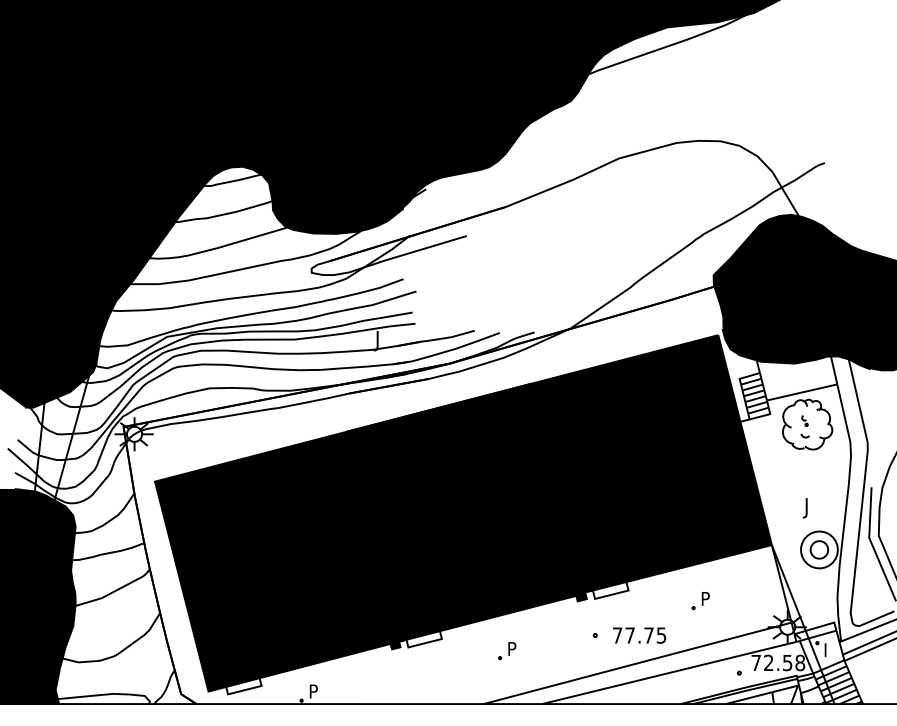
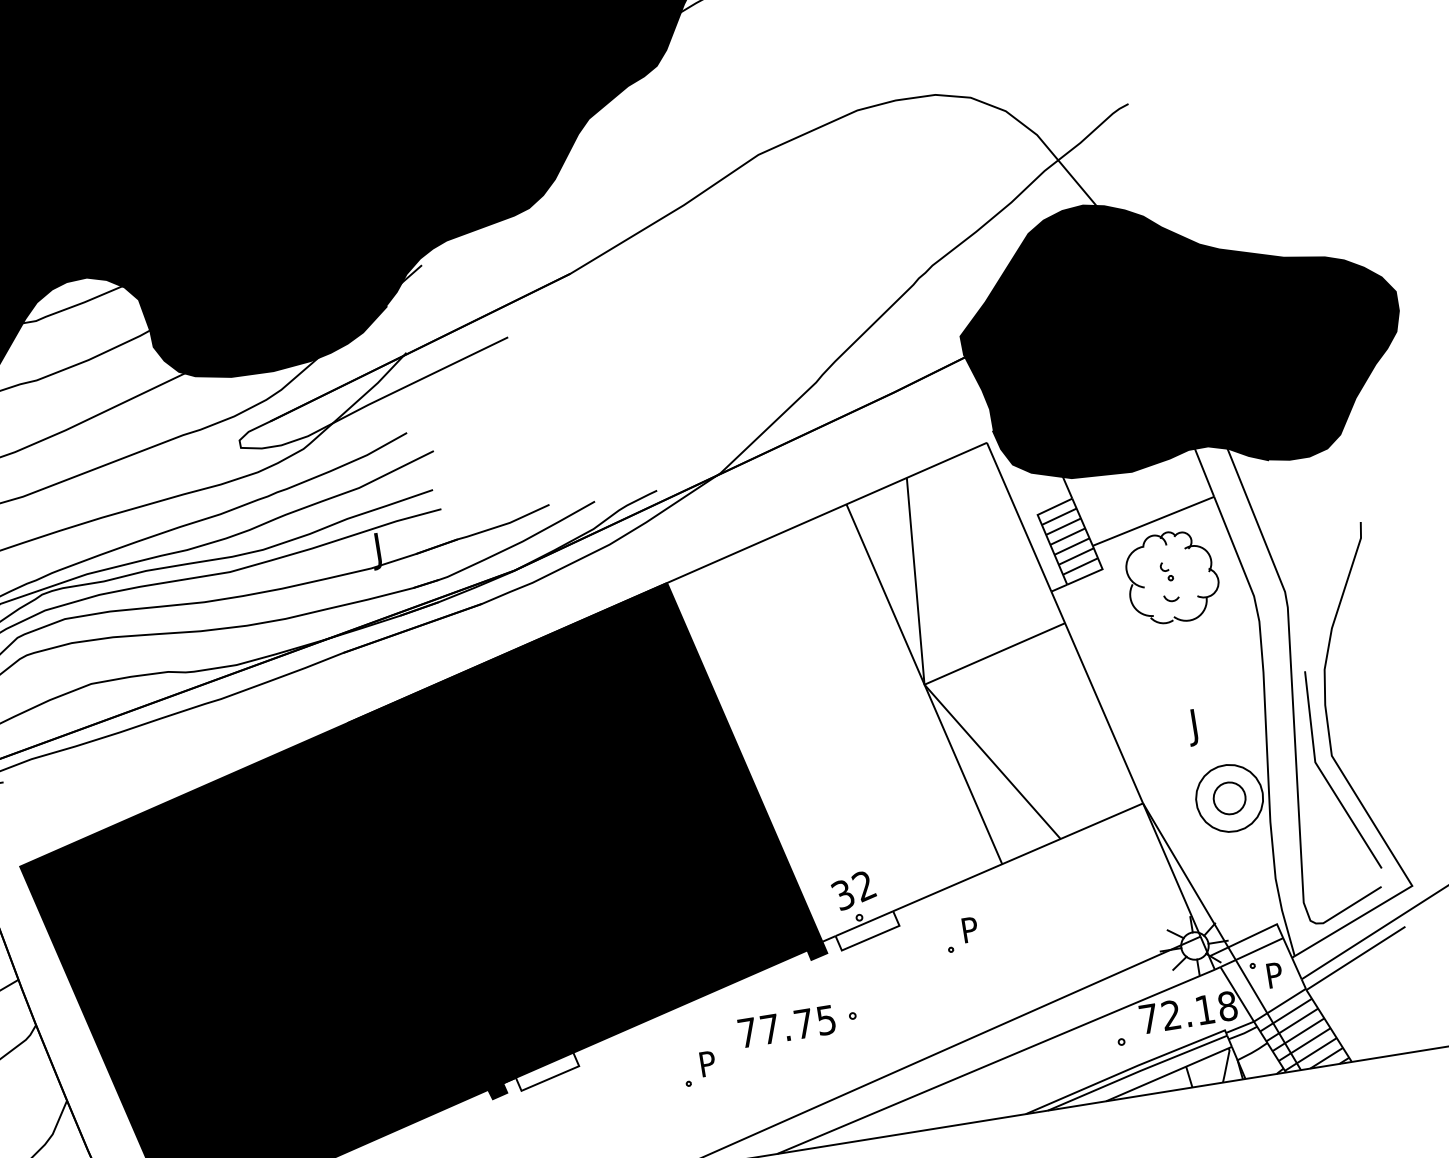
fill: (651, 463) -> (904, 691), removed
part: (700, 601) -> (961, 936), moved
text: (639, 635) -> (786, 1026), moved
text: (829, 647) -> (1275, 970), I -> P
text: (787, 663) -> (1205, 1010), 72.58 -> 72.18

